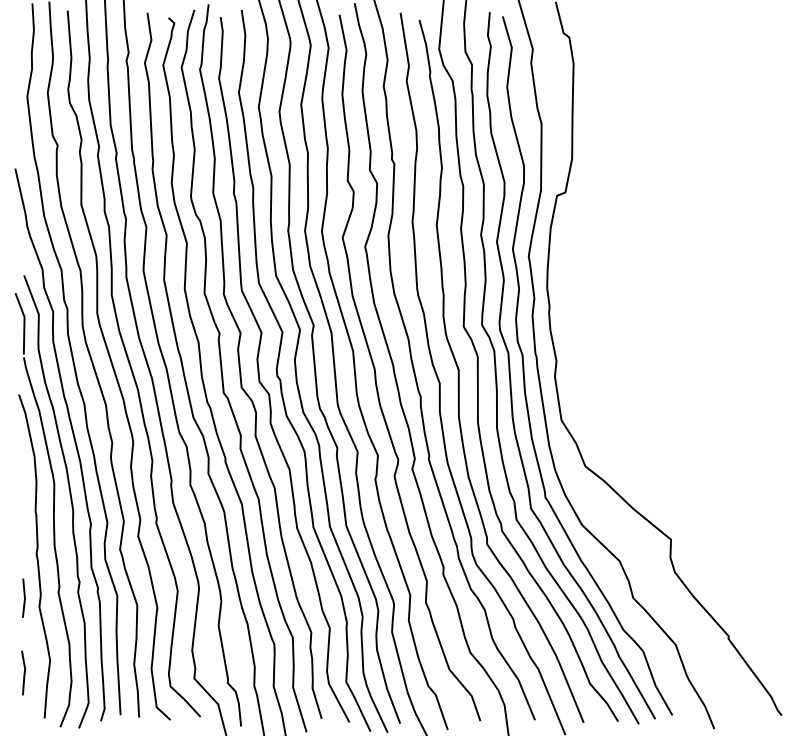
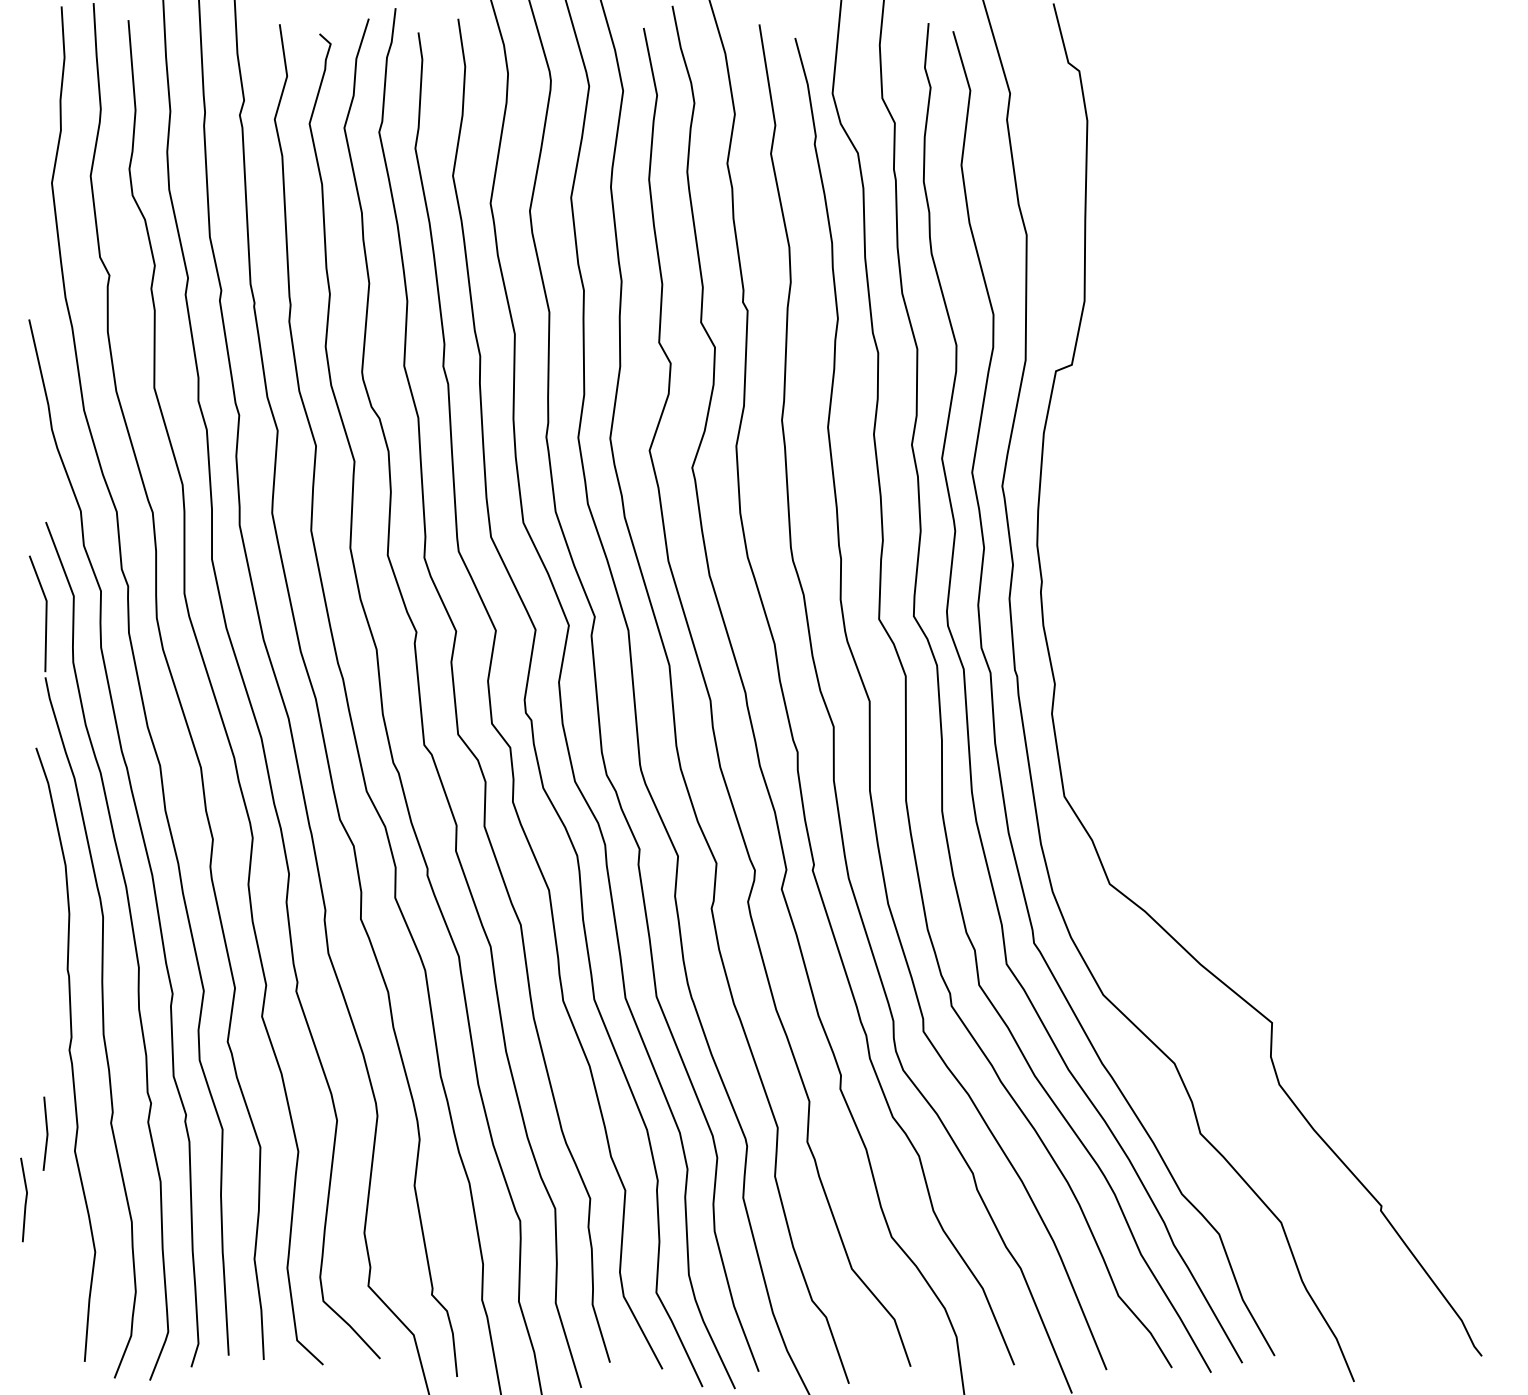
line: (23, 672) -> (23, 1198), moved

